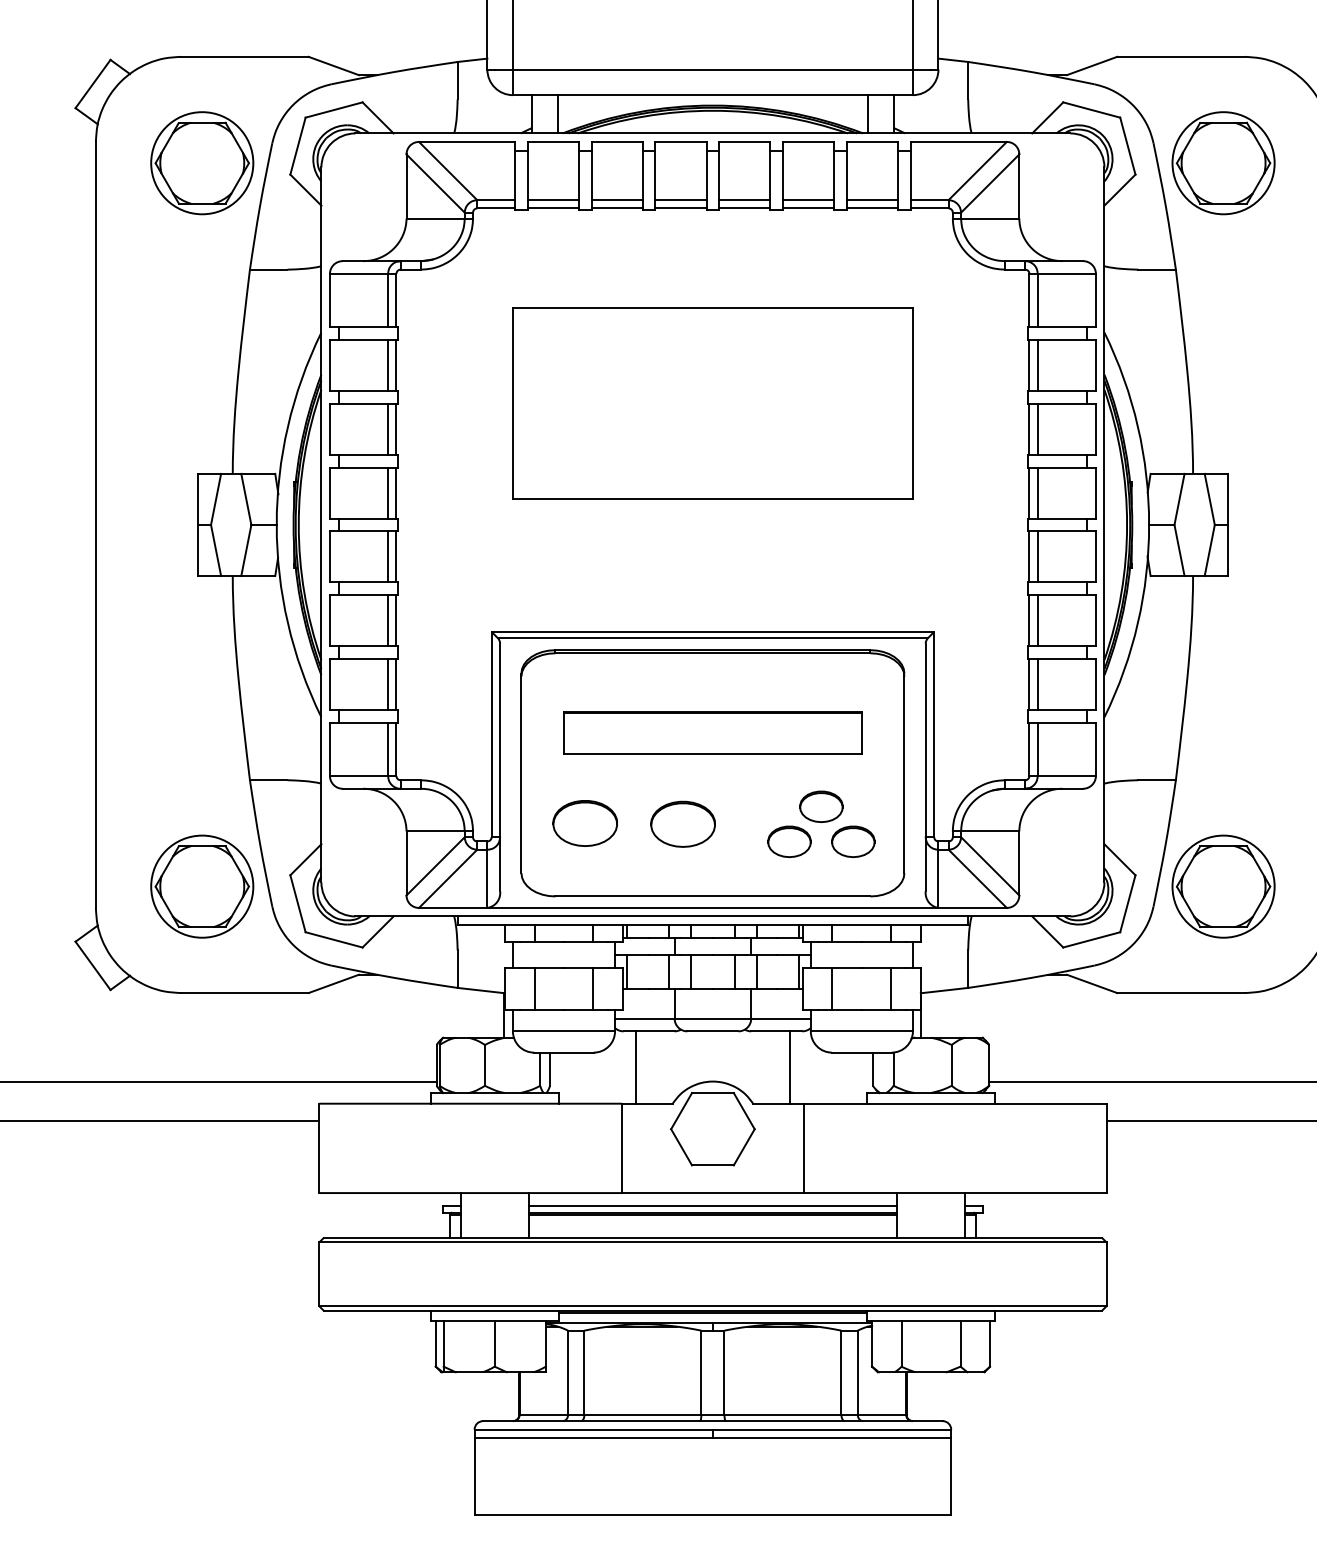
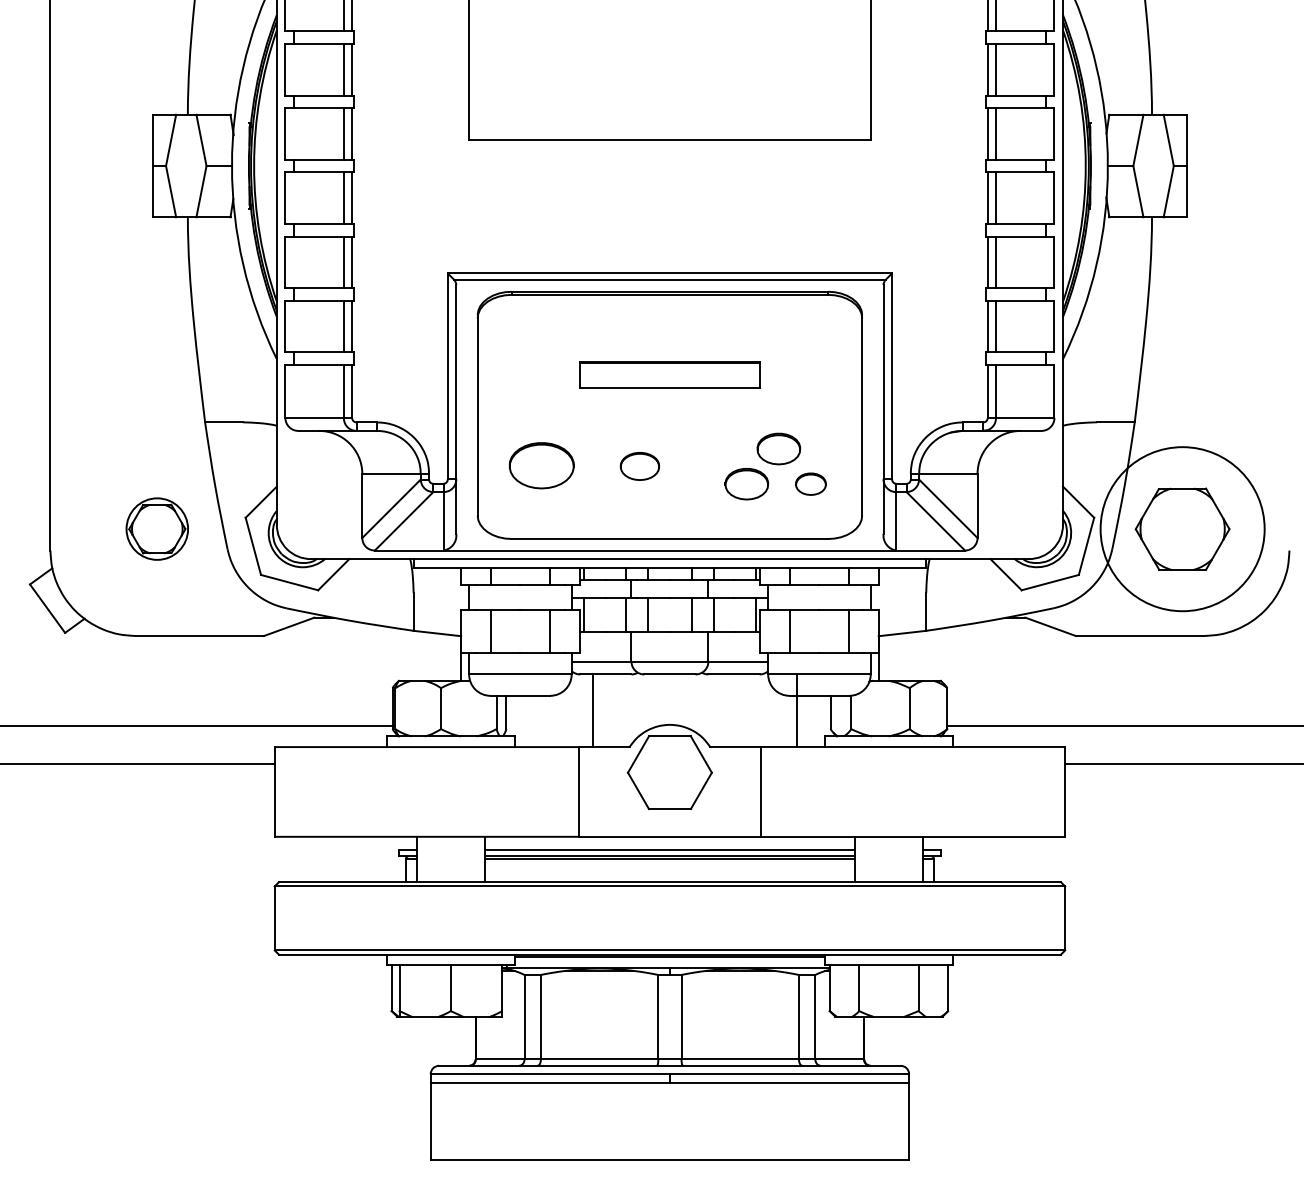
part: (712, 732) -> (669, 374), size x0.6
part: (682, 823) -> (639, 465), size x0.6
part: (853, 841) -> (811, 483), size x0.7
part: (202, 886) -> (157, 529), size x0.6
circle: (1223, 886) -> (1182, 529), size x1.6
line: (789, 1067) -> (797, 710), moved

